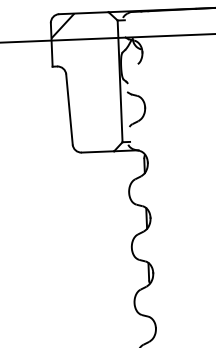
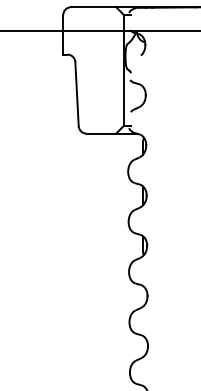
hatch: (63, 25) -> (74, 17), removed

